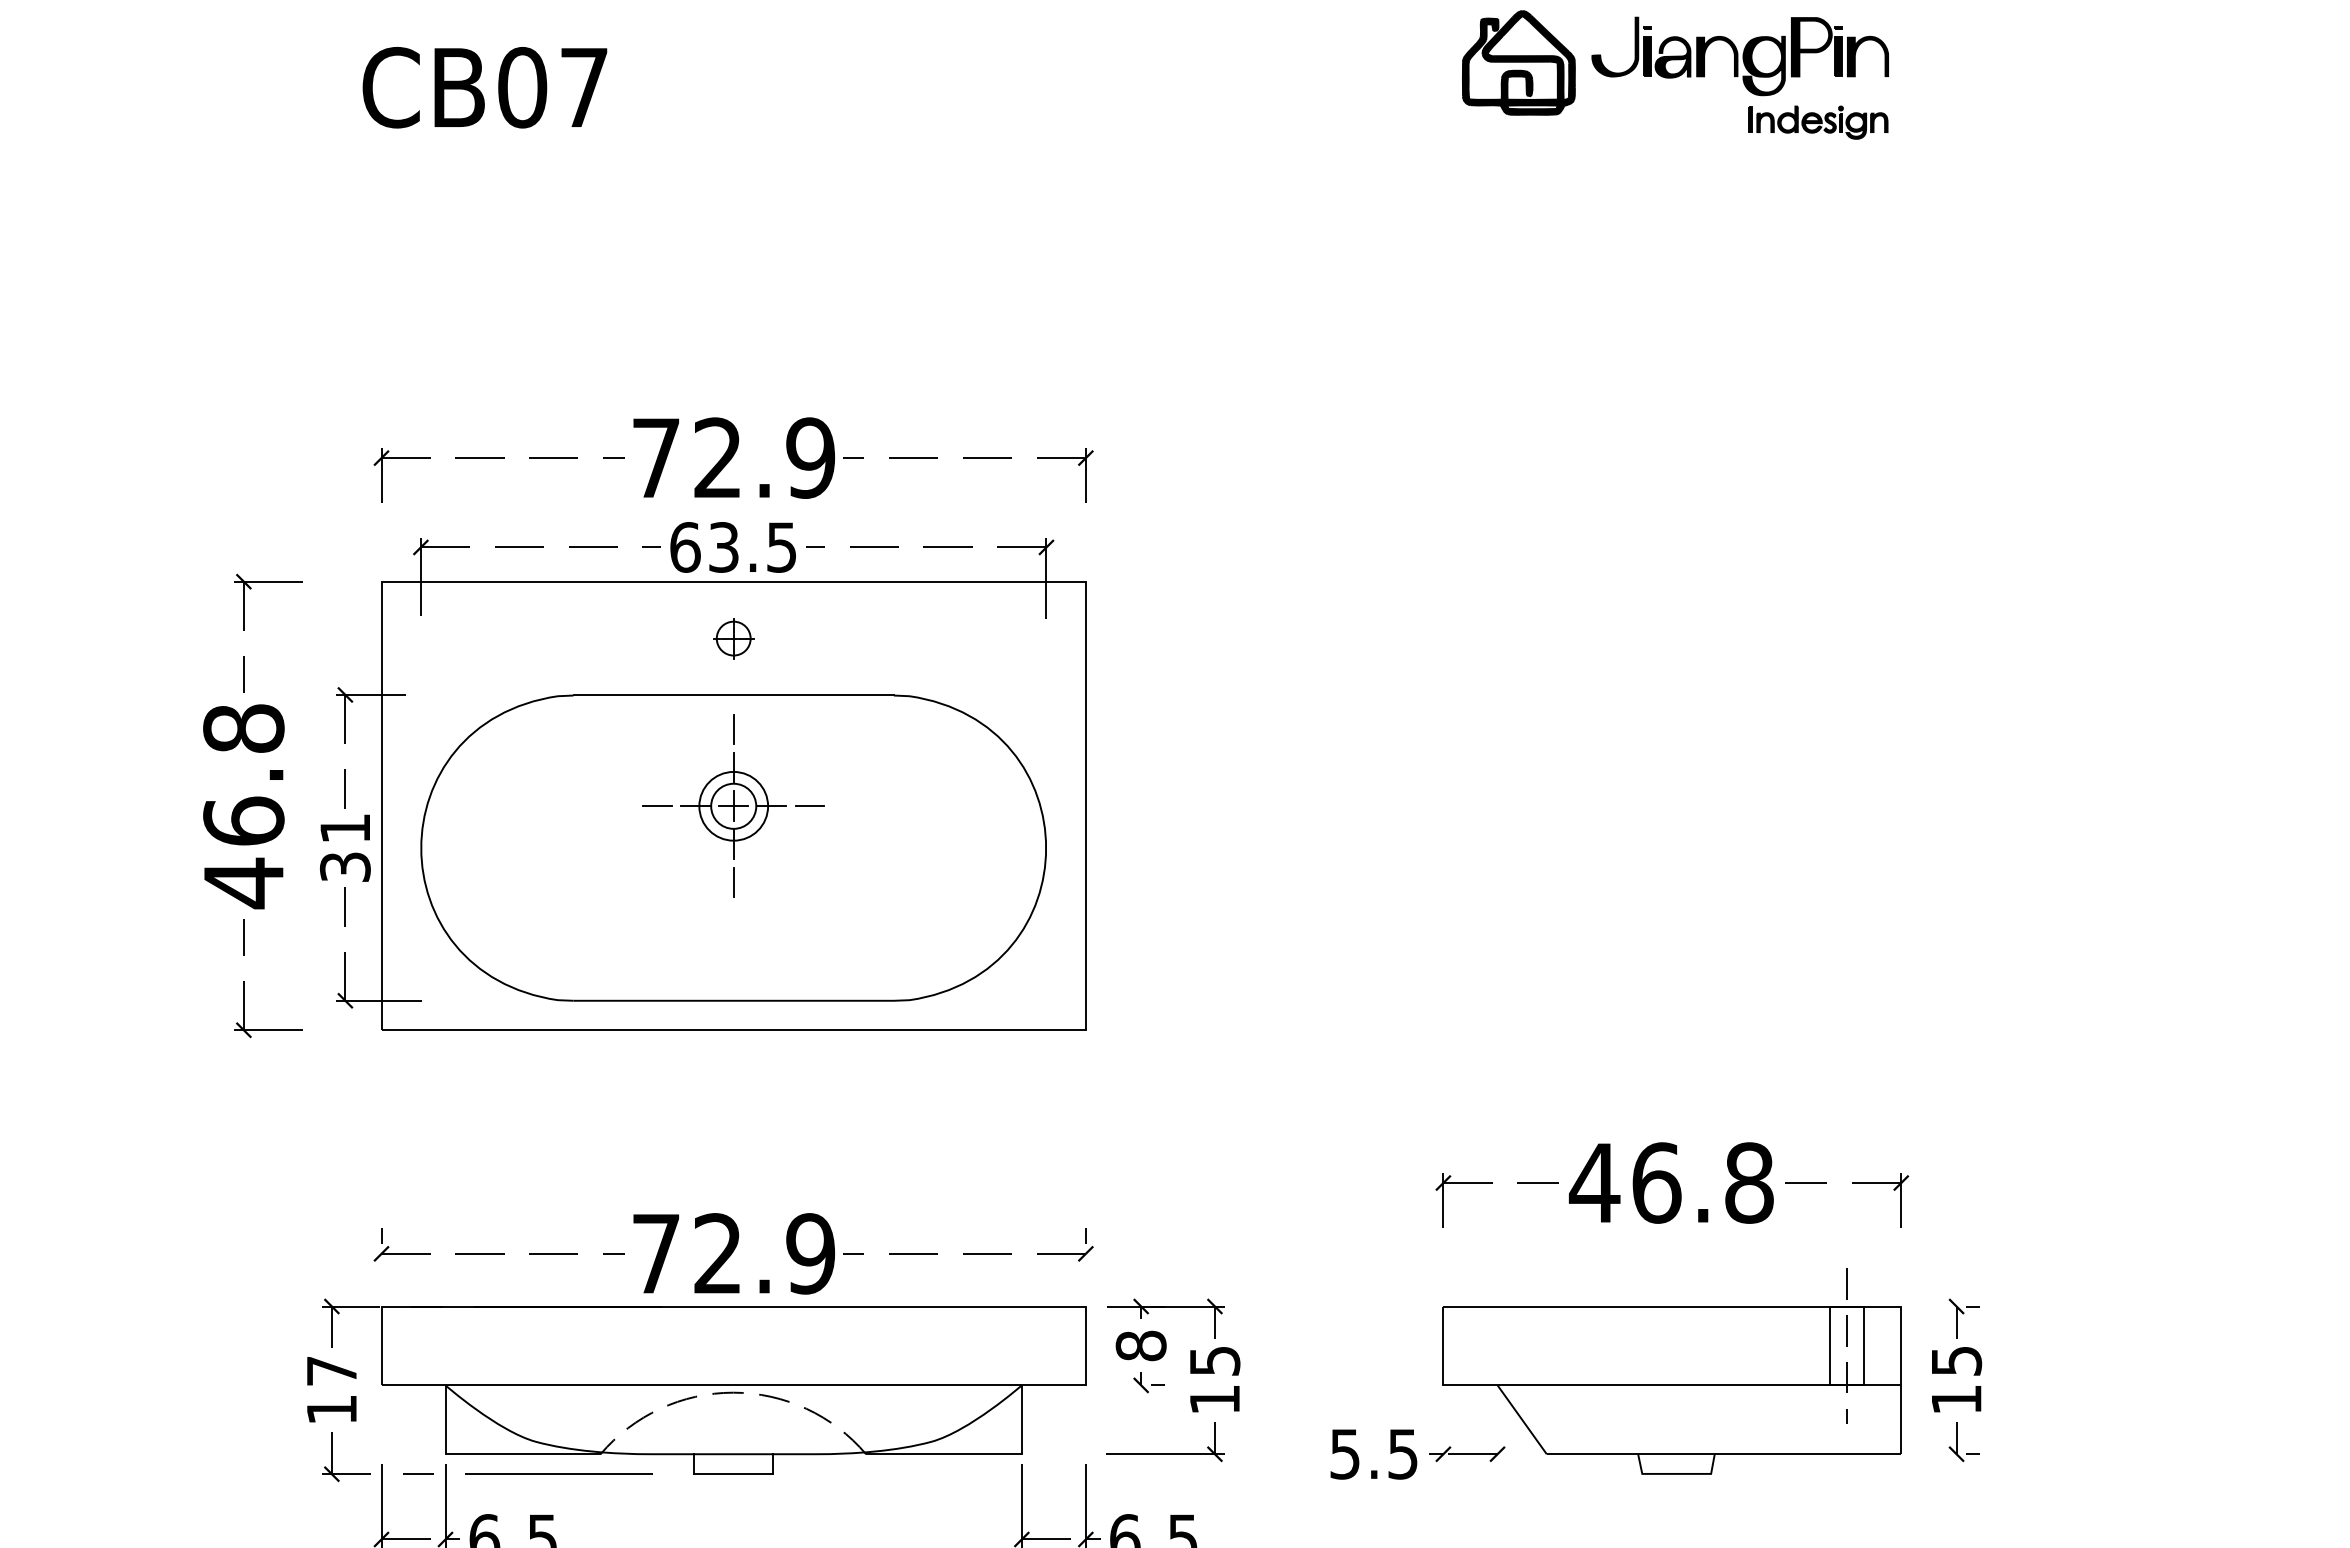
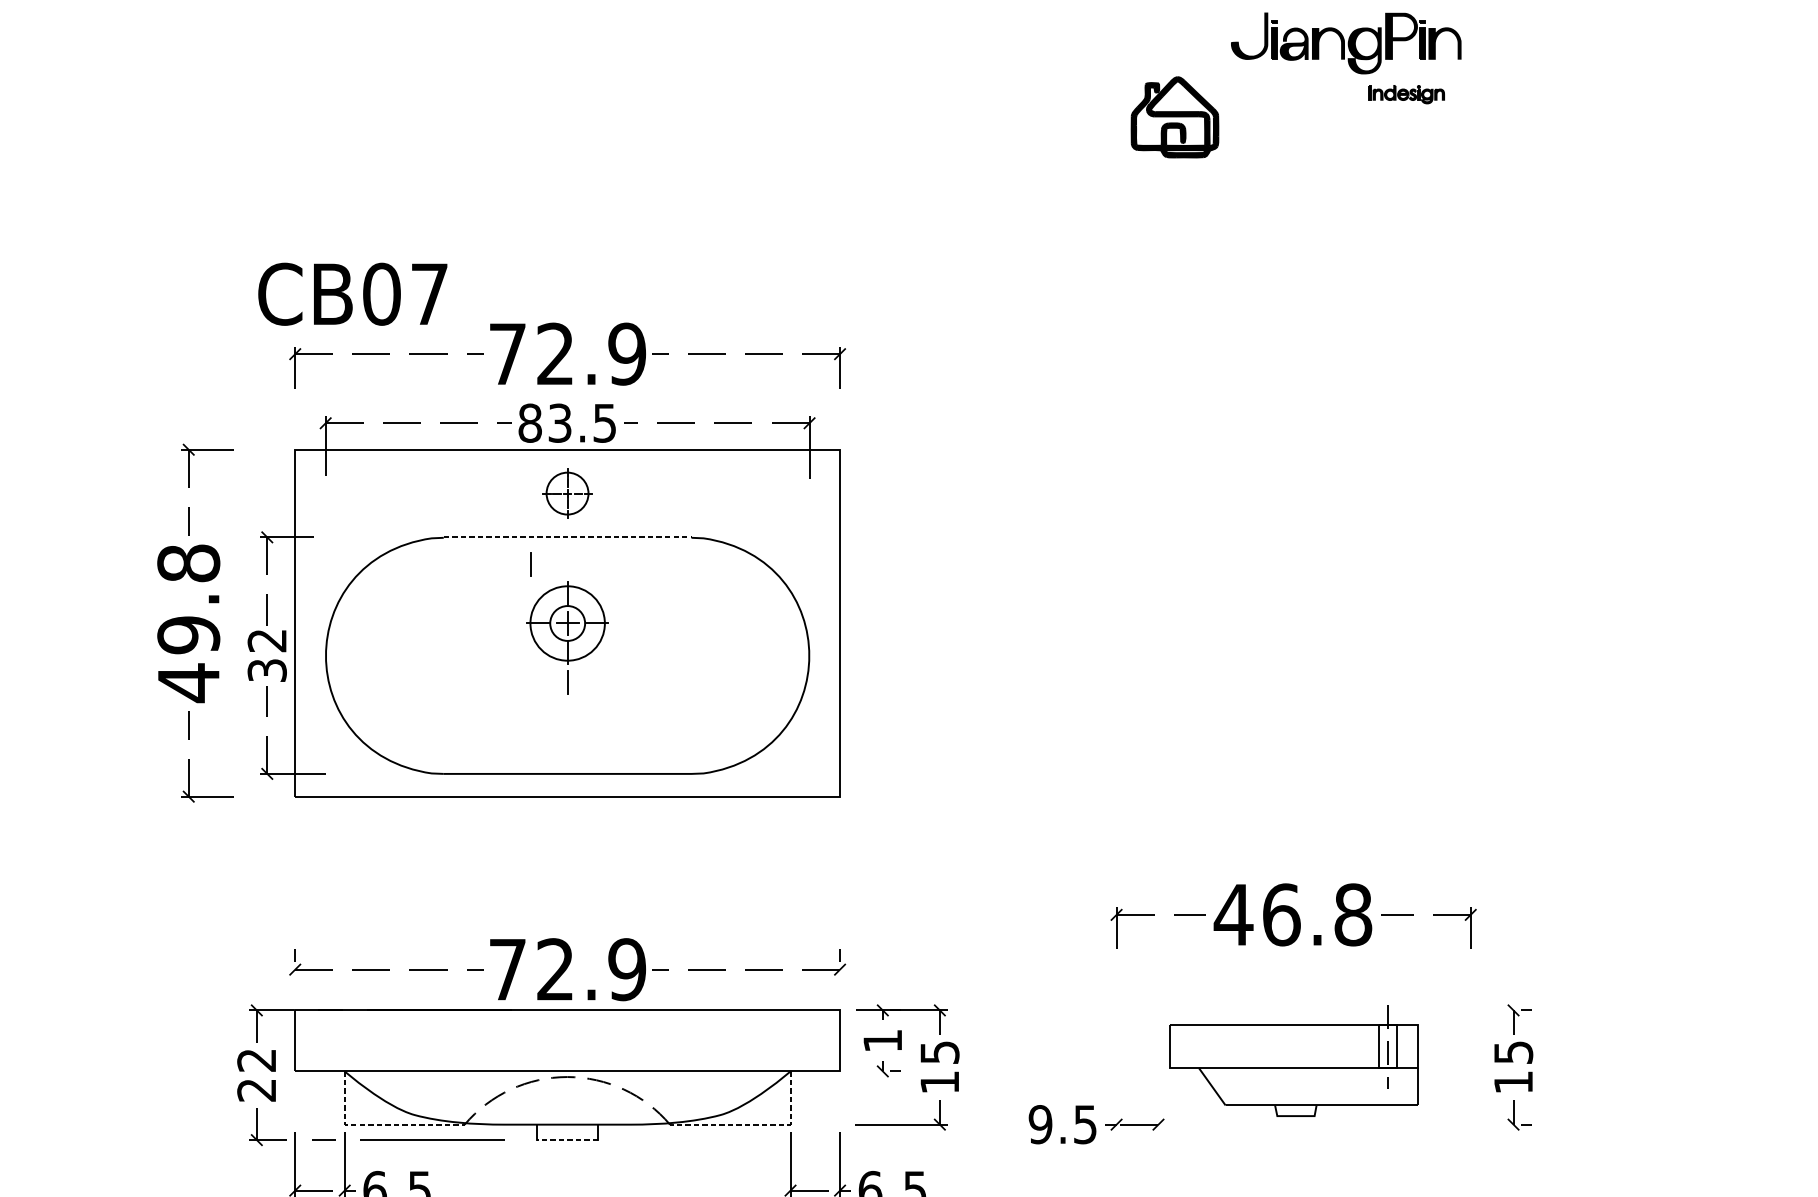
part: (1518, 62) -> (1174, 116), moved
text: (484, 87) -> (352, 294), moved
part: (1818, 122) -> (1406, 94), size x0.7
text: (685, 547) -> (530, 423), 63.5 -> 83.5
part: (733, 638) -> (567, 493), size x1.6
line: (734, 694) -> (568, 537), solid -> dashed
line: (733, 729) -> (530, 564), moved
circle: (733, 805) -> (567, 622), size x1.4
line: (809, 805) -> (626, 622), removed
line: (657, 806) -> (508, 623), removed
text: (243, 821) -> (188, 635), 46.8 -> 49.8
text: (344, 828) -> (266, 640), 31 -> 32
text: (1140, 1345) -> (882, 1040), 8 -> 1
part: (1671, 1371) -> (1293, 1060), size x0.7
text: (331, 1390) -> (256, 1075), 17 -> 22
text: (1344, 1453) -> (1040, 1124), 5.5 -> 9.5
line: (488, 1454) -> (377, 1124), solid -> dashed
line: (978, 1454) -> (757, 1124), solid -> dashed
line: (733, 1474) -> (567, 1140), solid -> dashed

